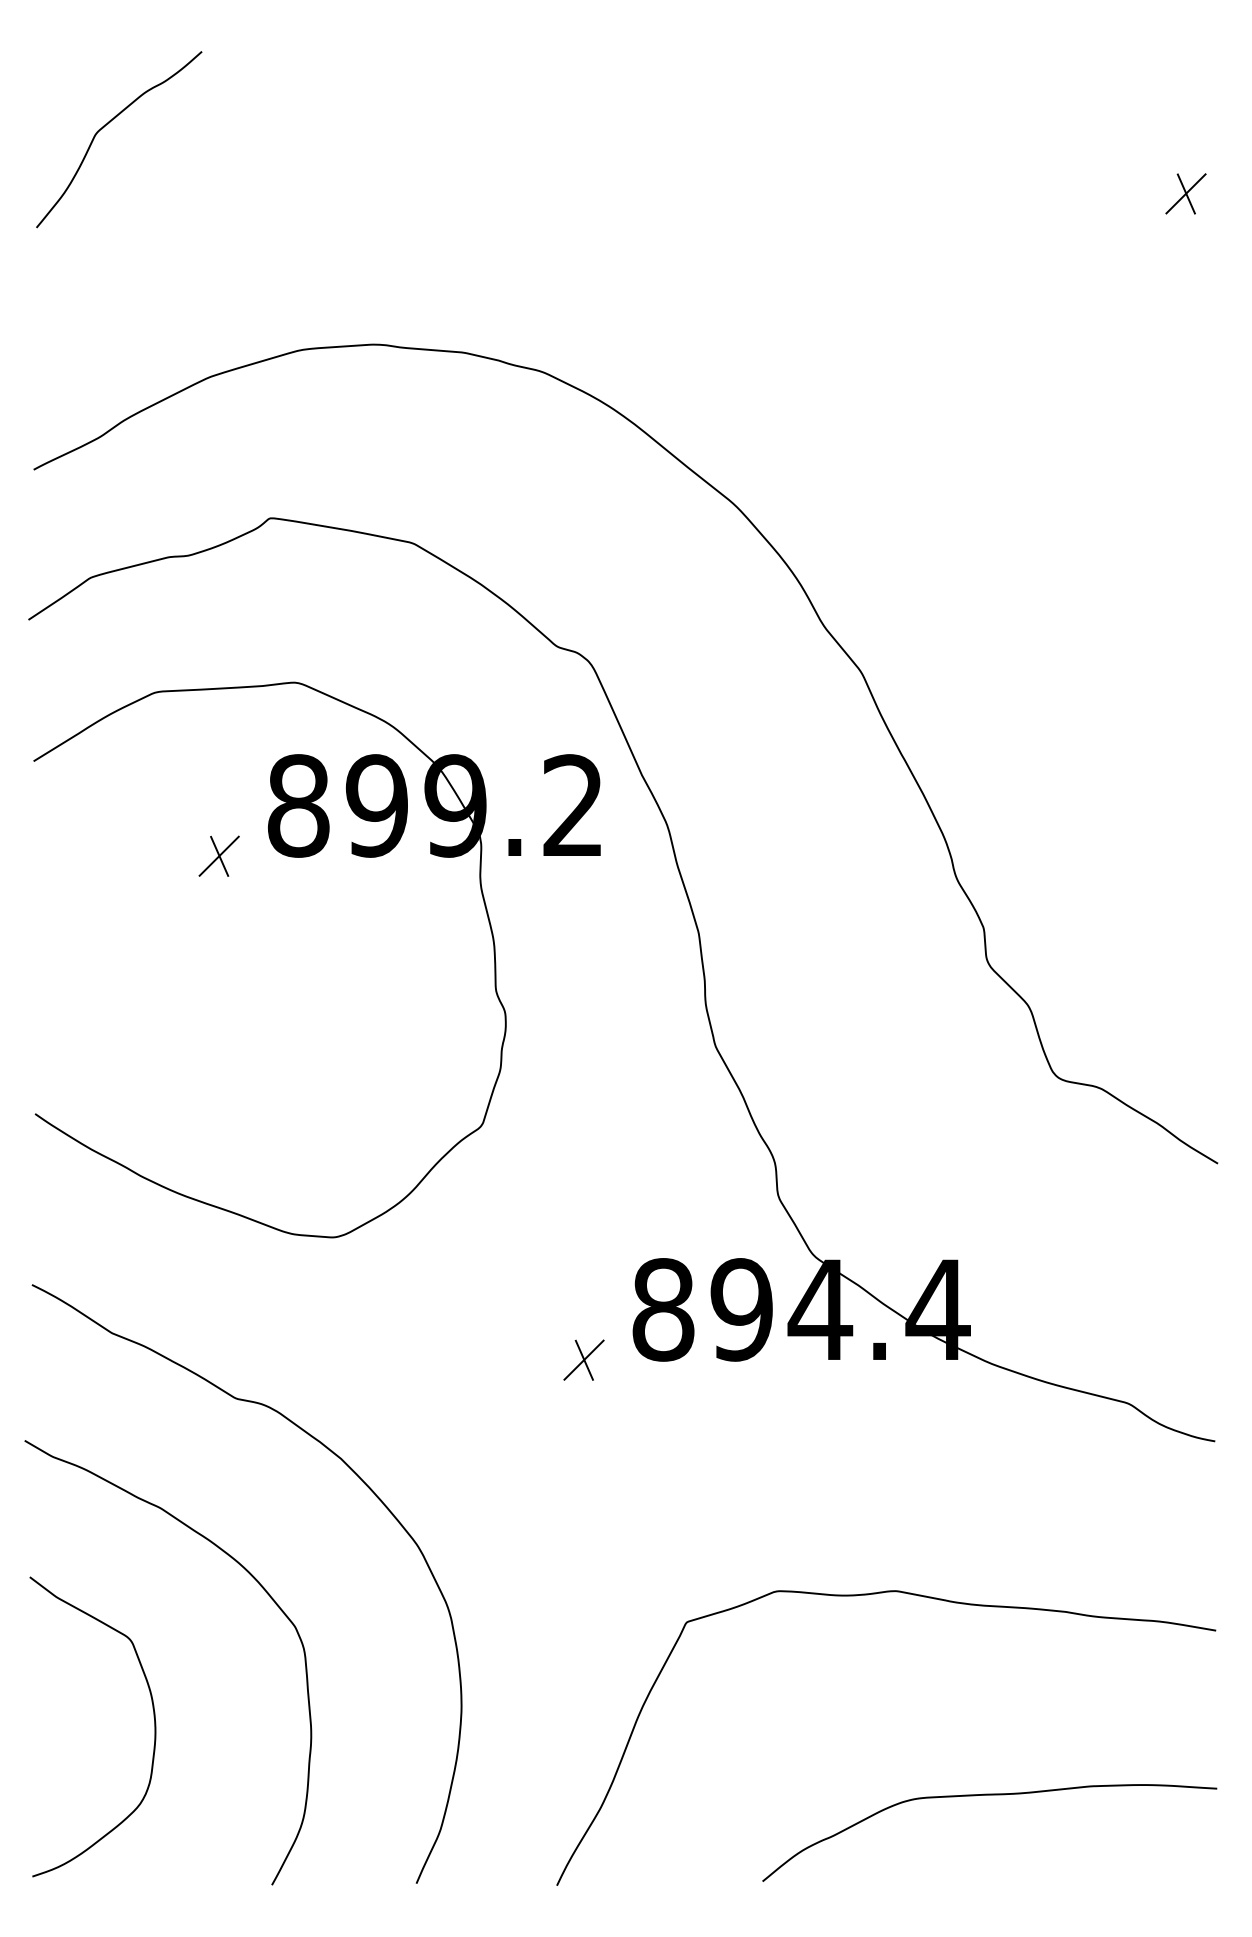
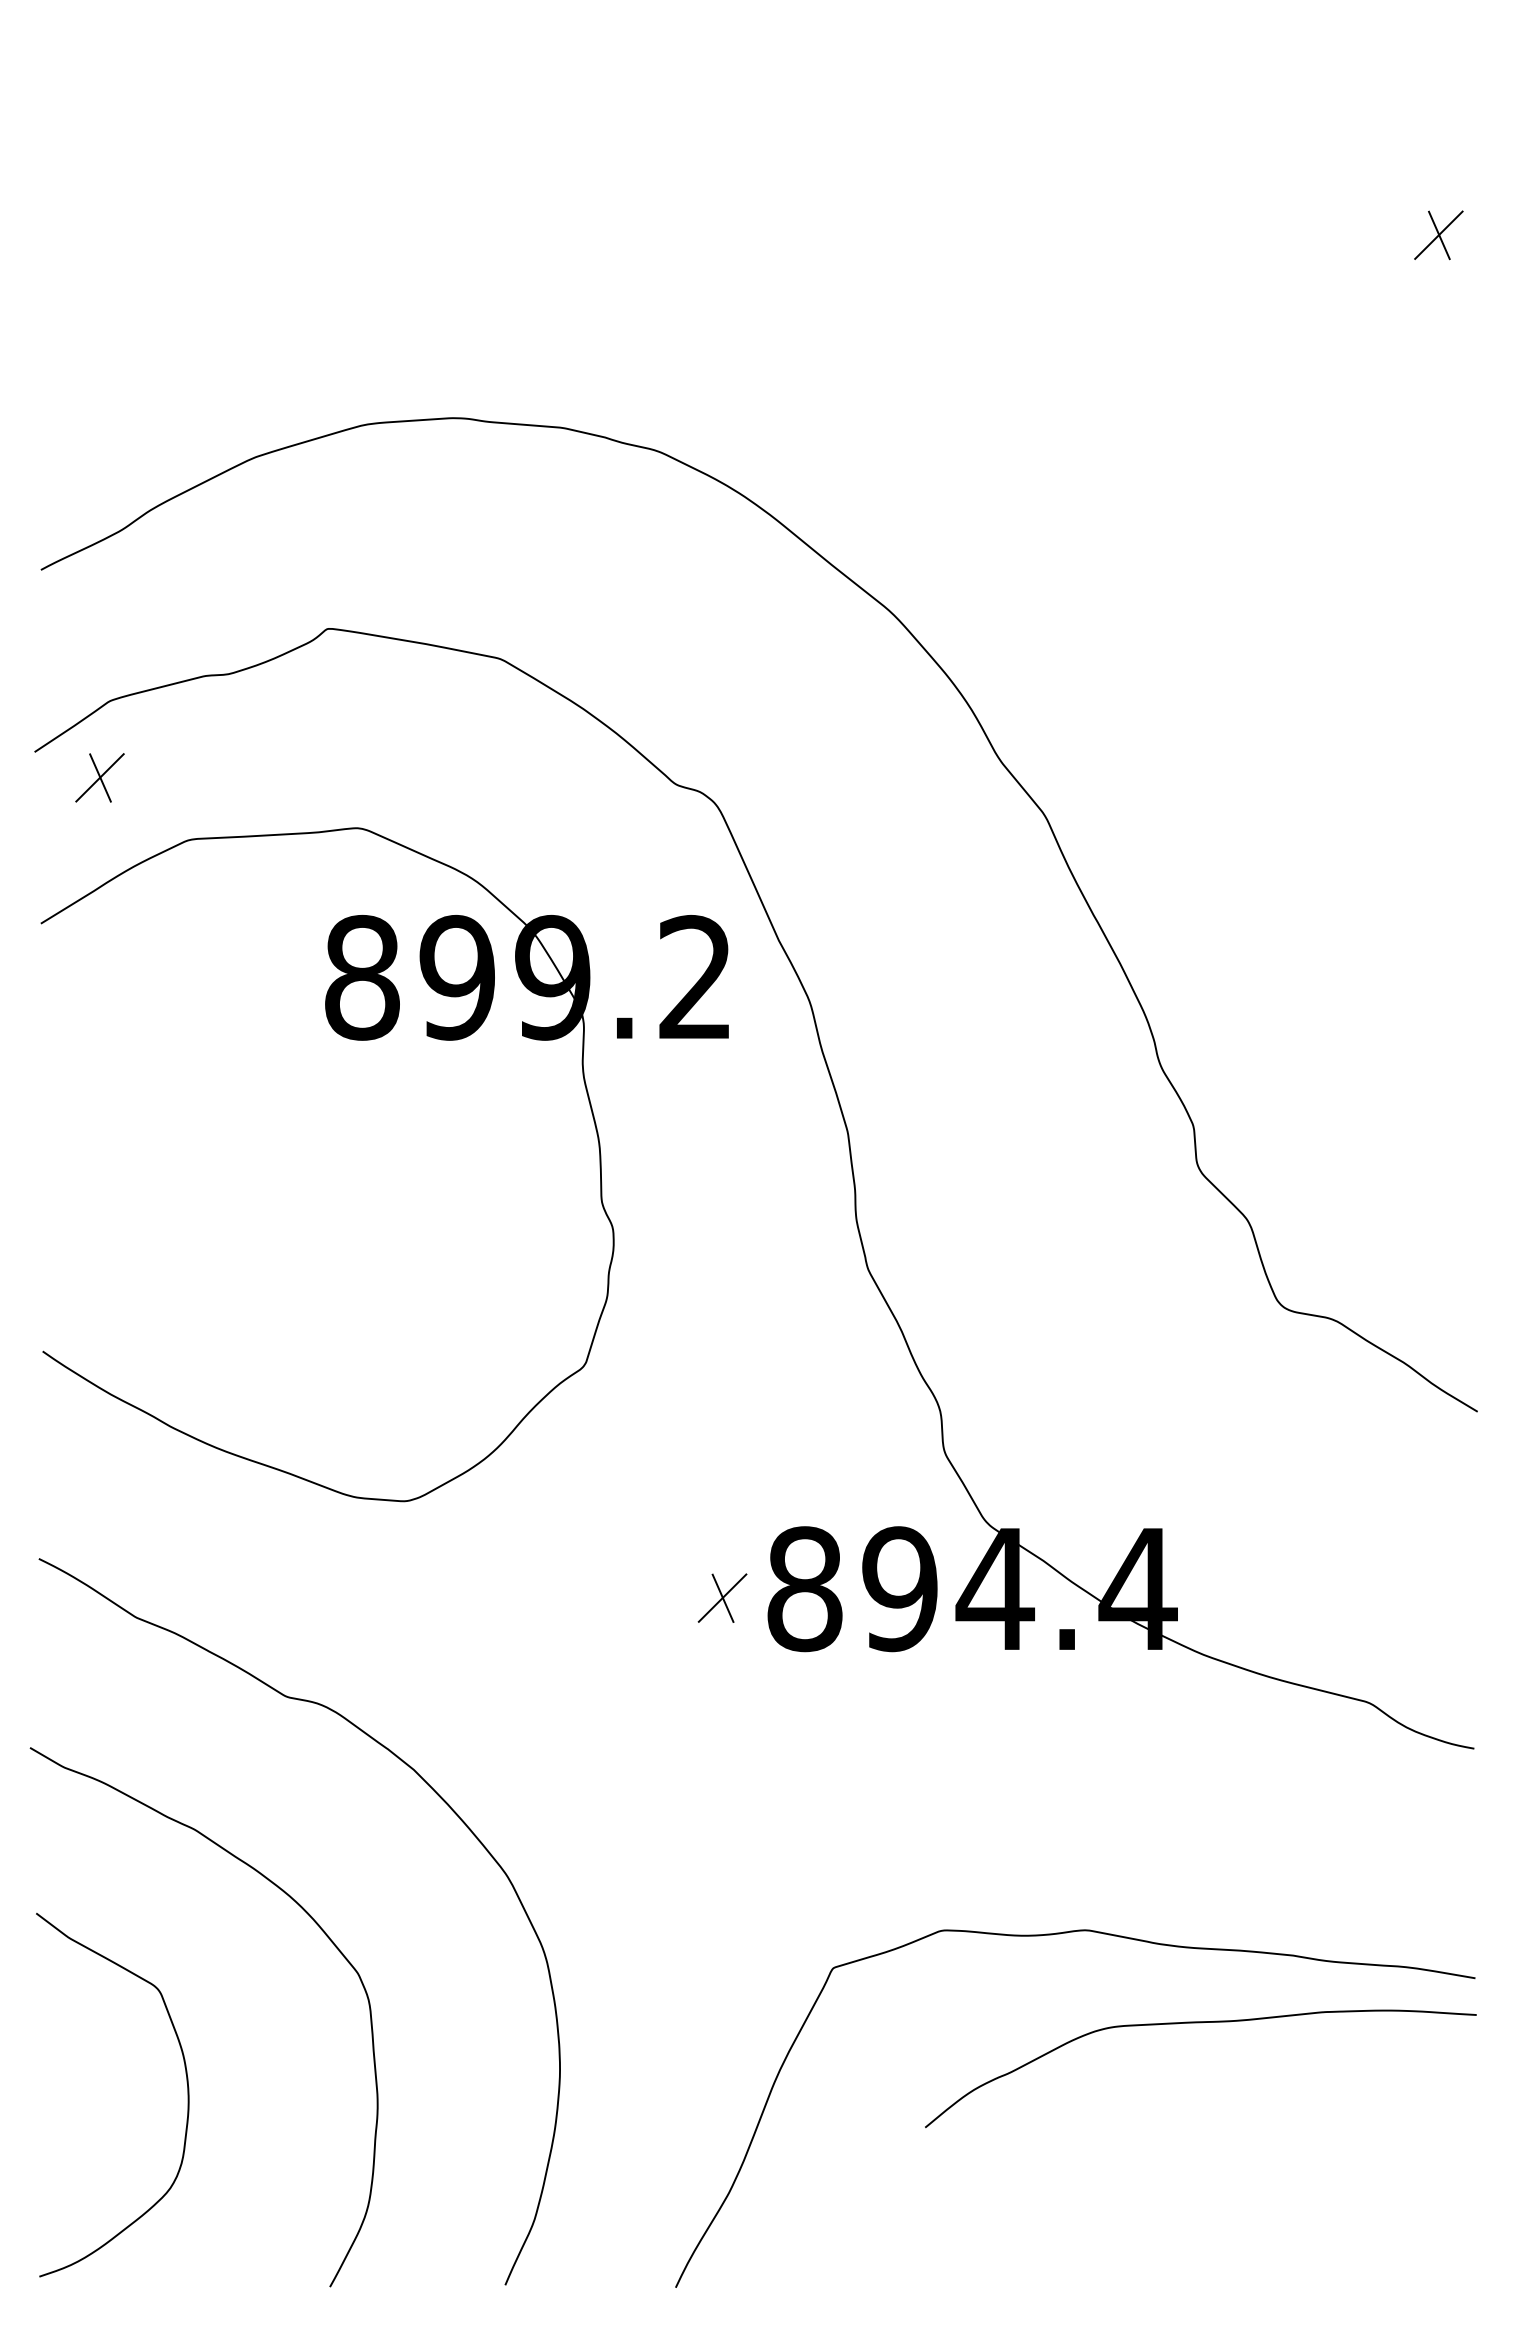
curve: (106, 125) -> (129, 152), removed
part: (218, 855) -> (99, 777), moved
part: (583, 1359) -> (722, 1597), moved
curve: (989, 1795) -> (1200, 2023), moved

